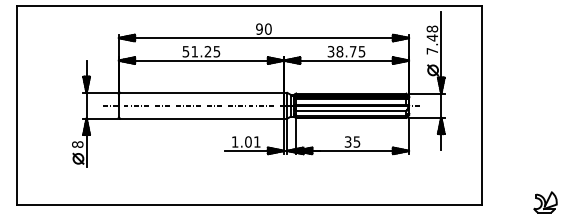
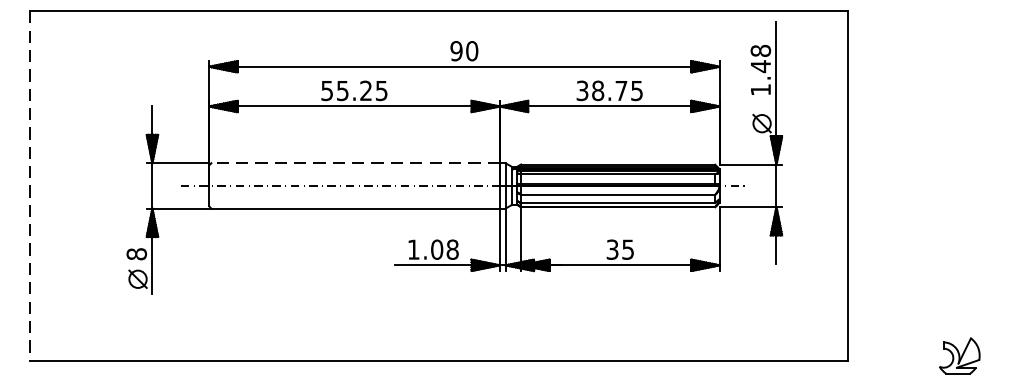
text: (194, 51) -> (342, 90), 51.25 -> 55.25
text: (431, 51) -> (759, 90), 7.48 -> 1.48
line: (202, 92) -> (356, 162), solid -> dashed
line: (17, 106) -> (30, 187), solid -> dashed
text: (256, 141) -> (451, 248), 1.01 -> 1.08

